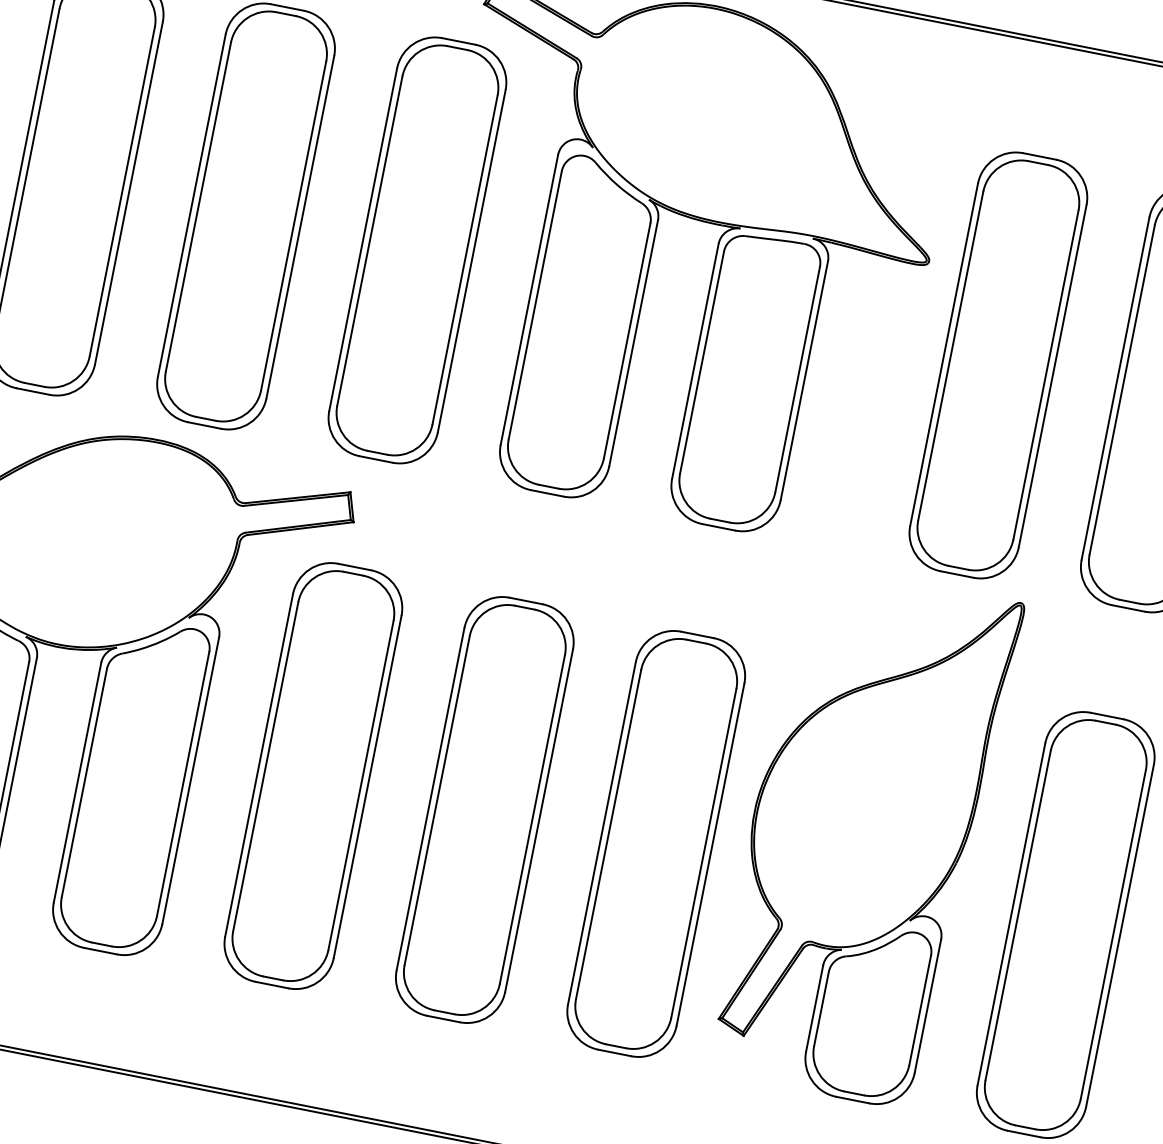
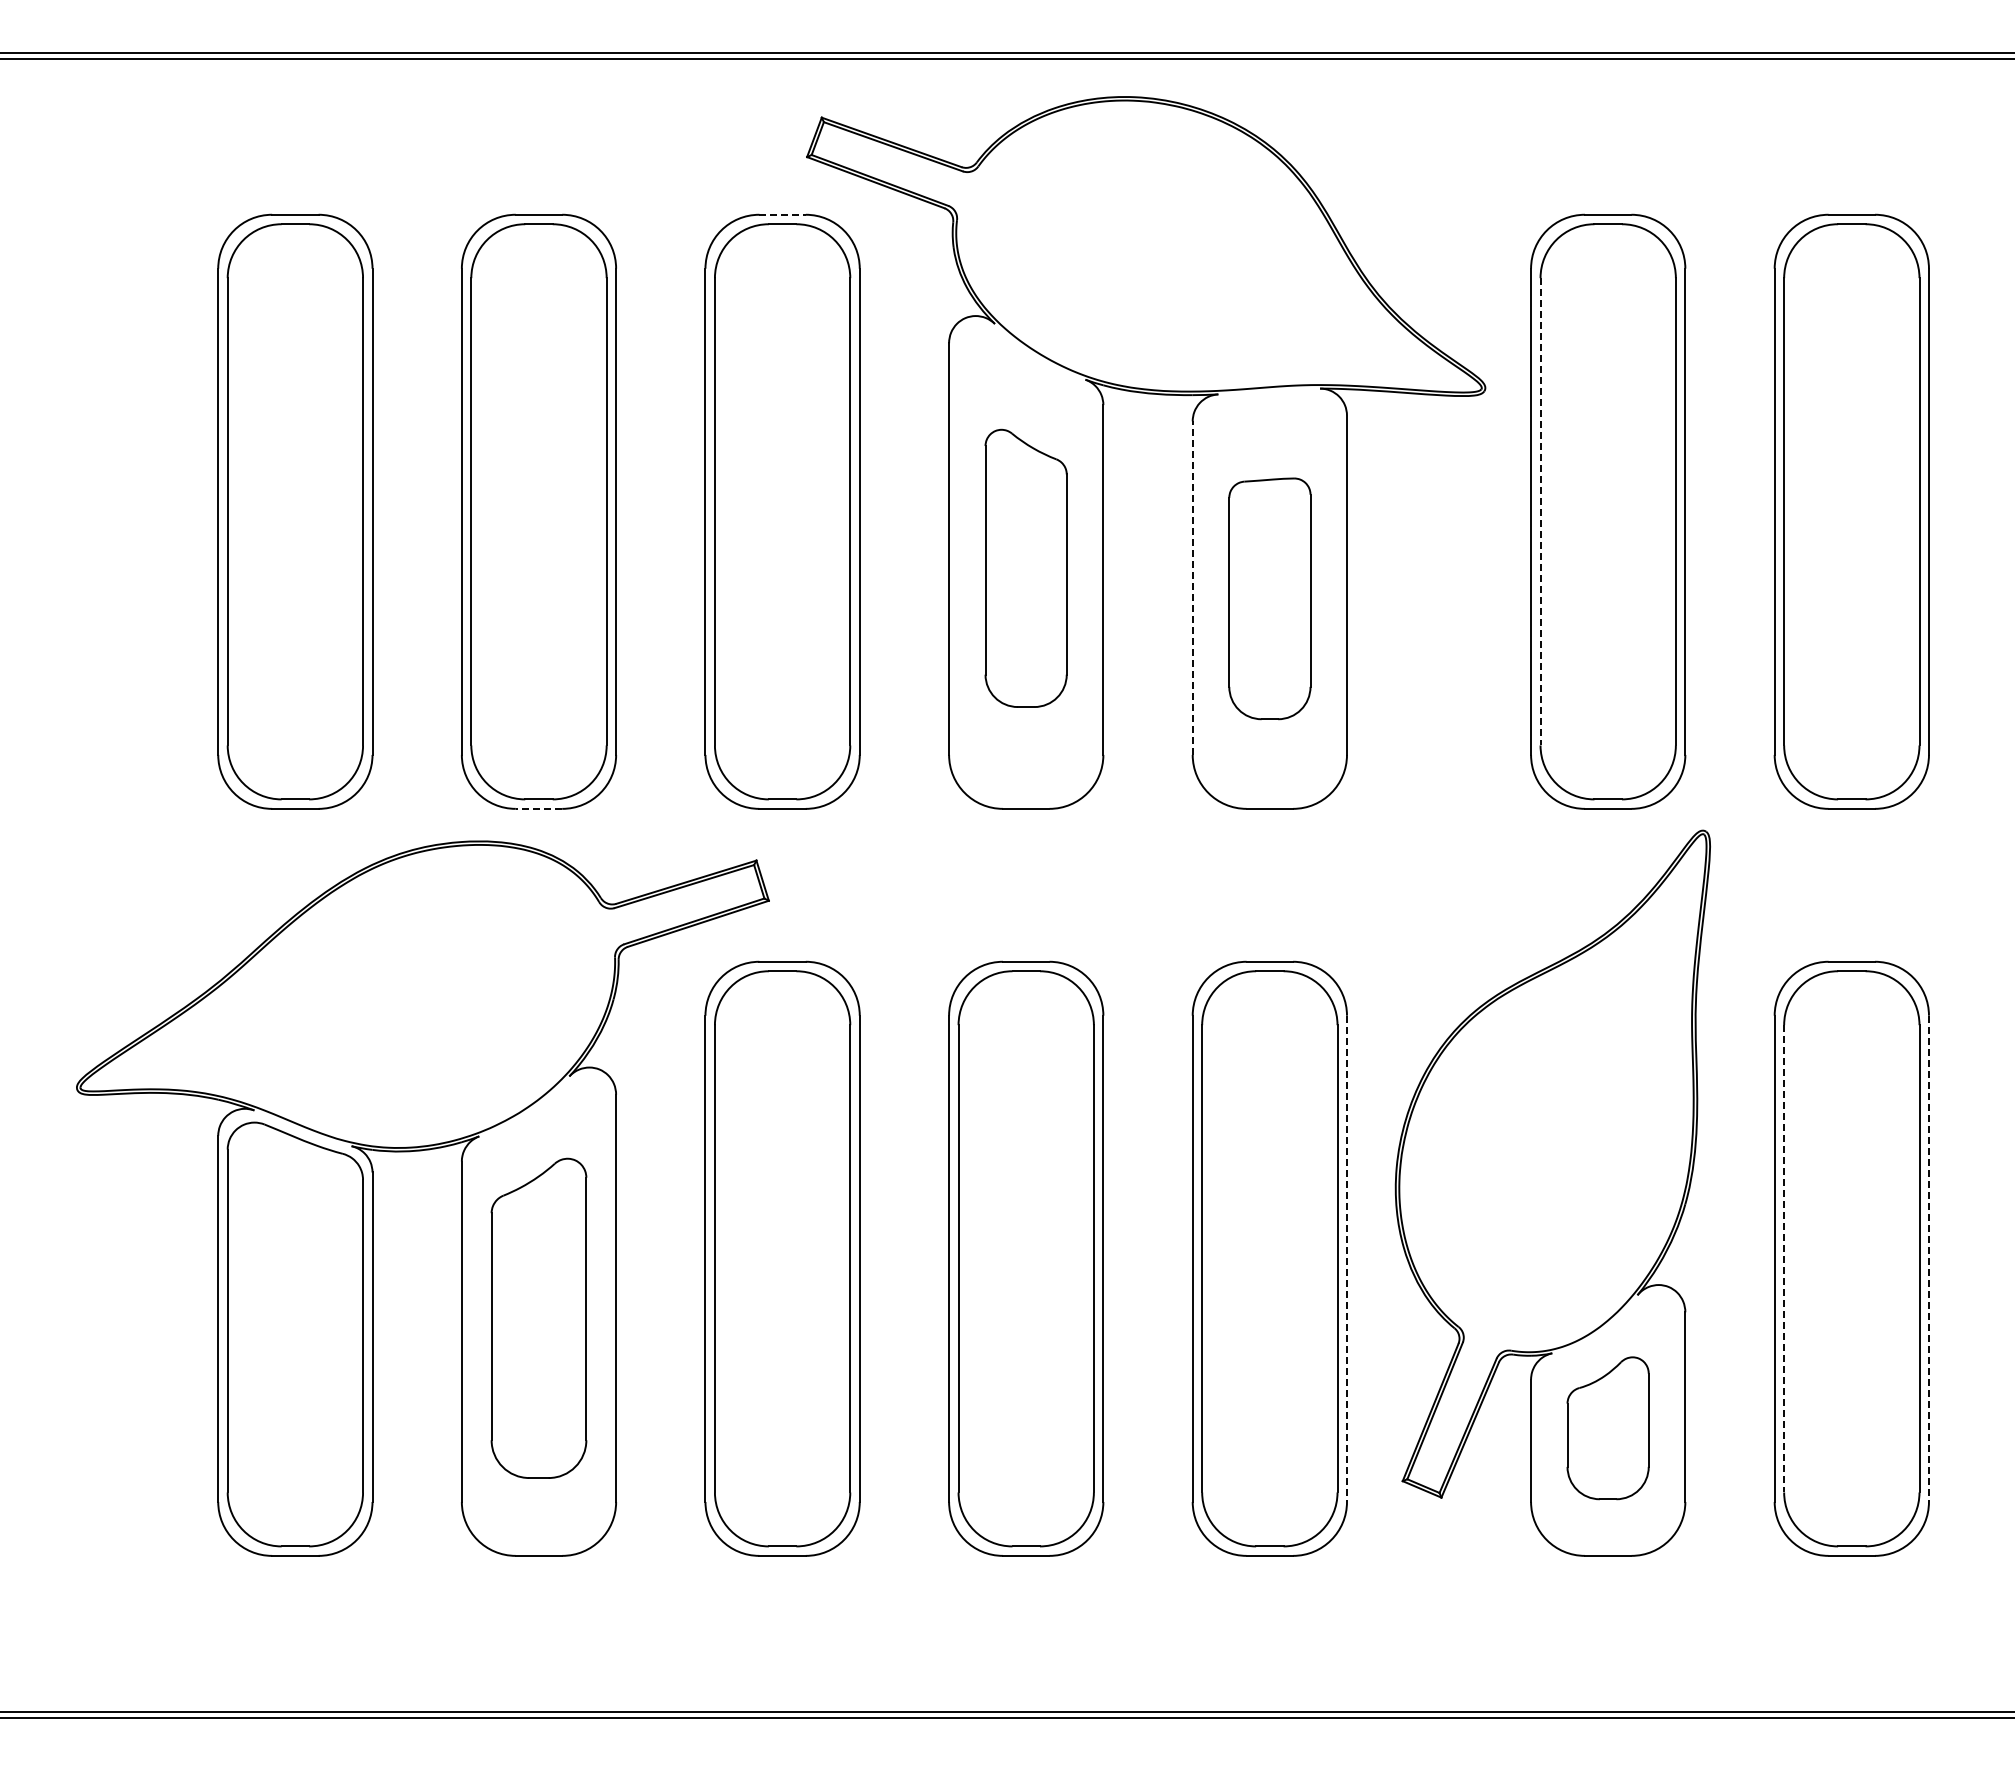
line: (459, 41) -> (783, 214), solid -> dashed
part: (580, 324) -> (1025, 568), size x0.6
line: (950, 355) -> (1540, 511), solid -> dashed
line: (695, 361) -> (1192, 588), solid -> dashed
part: (747, 379) -> (1269, 598), size x0.6
line: (204, 425) -> (538, 808), solid -> dashed
part: (133, 784) -> (538, 1318), size x0.7
line: (710, 855) -> (1346, 1259), solid -> dashed
line: (1018, 915) -> (1784, 1258), solid -> dashed
line: (1119, 936) -> (1928, 1259), solid -> dashed
part: (870, 1010) -> (1607, 1428), size x0.6

